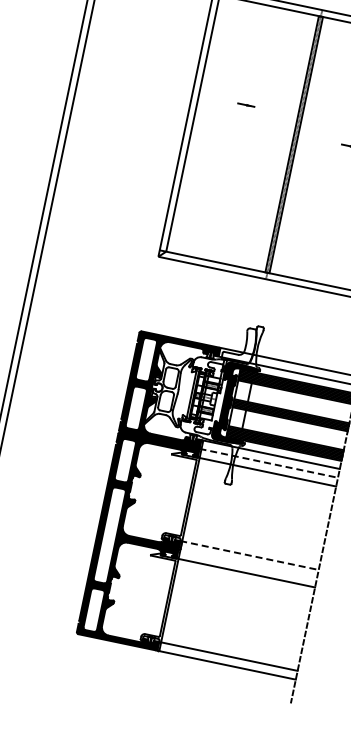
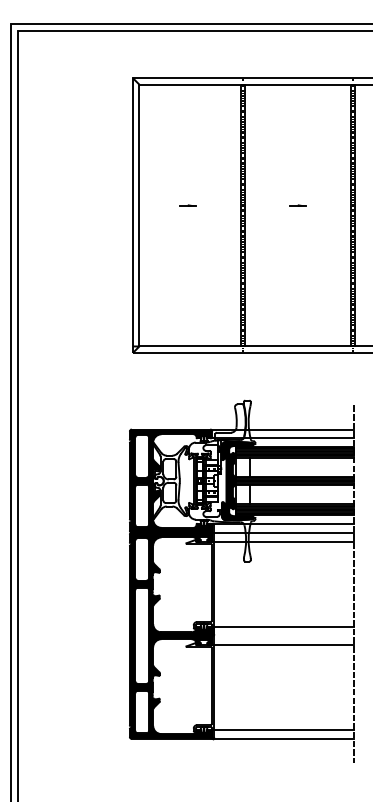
line: (245, 104) -> (187, 205), moved
line: (269, 463) -> (283, 532), dashed -> solid
line: (249, 555) -> (283, 626), dashed -> solid

